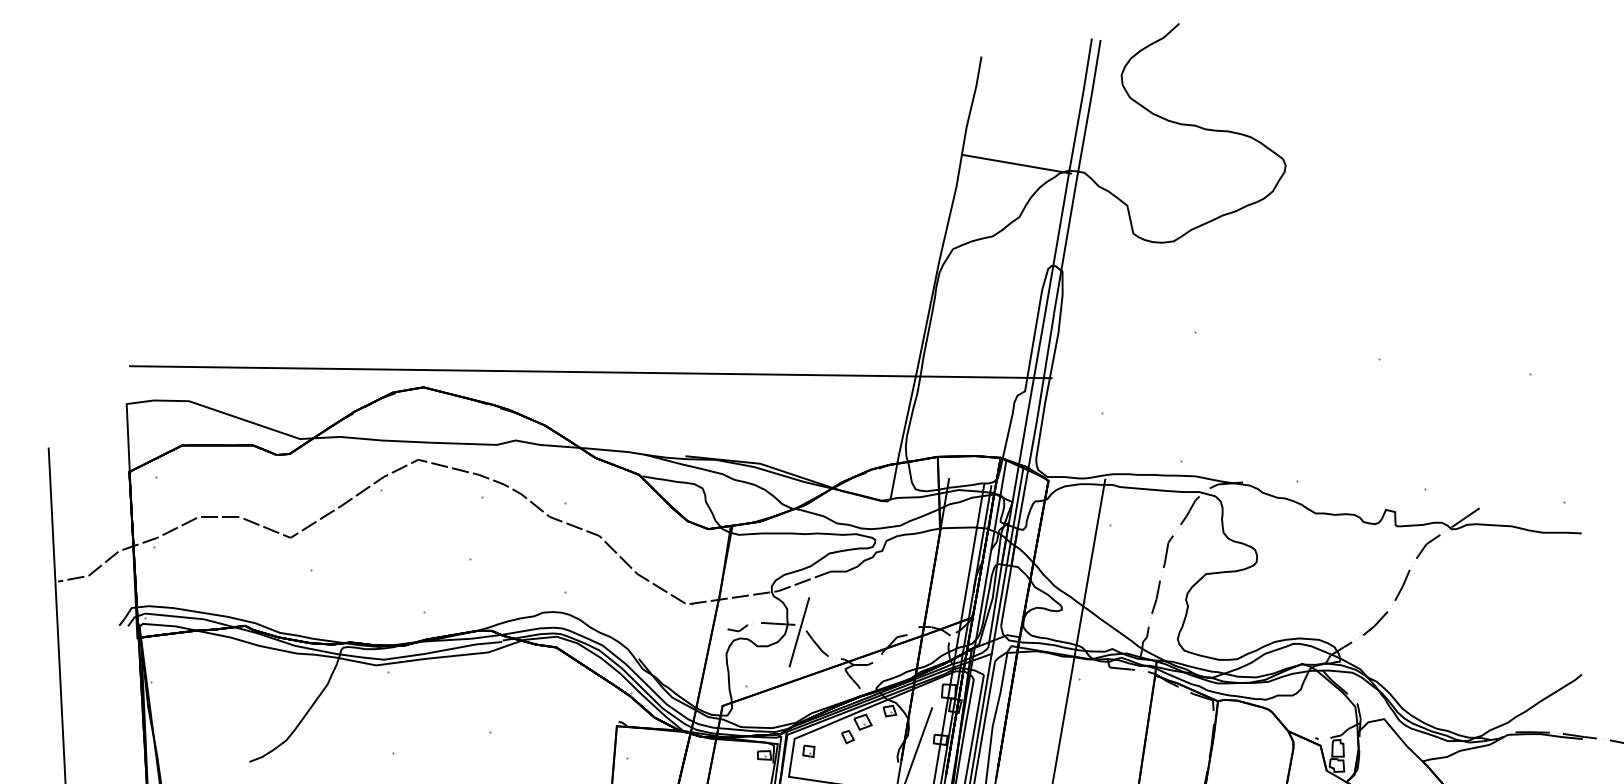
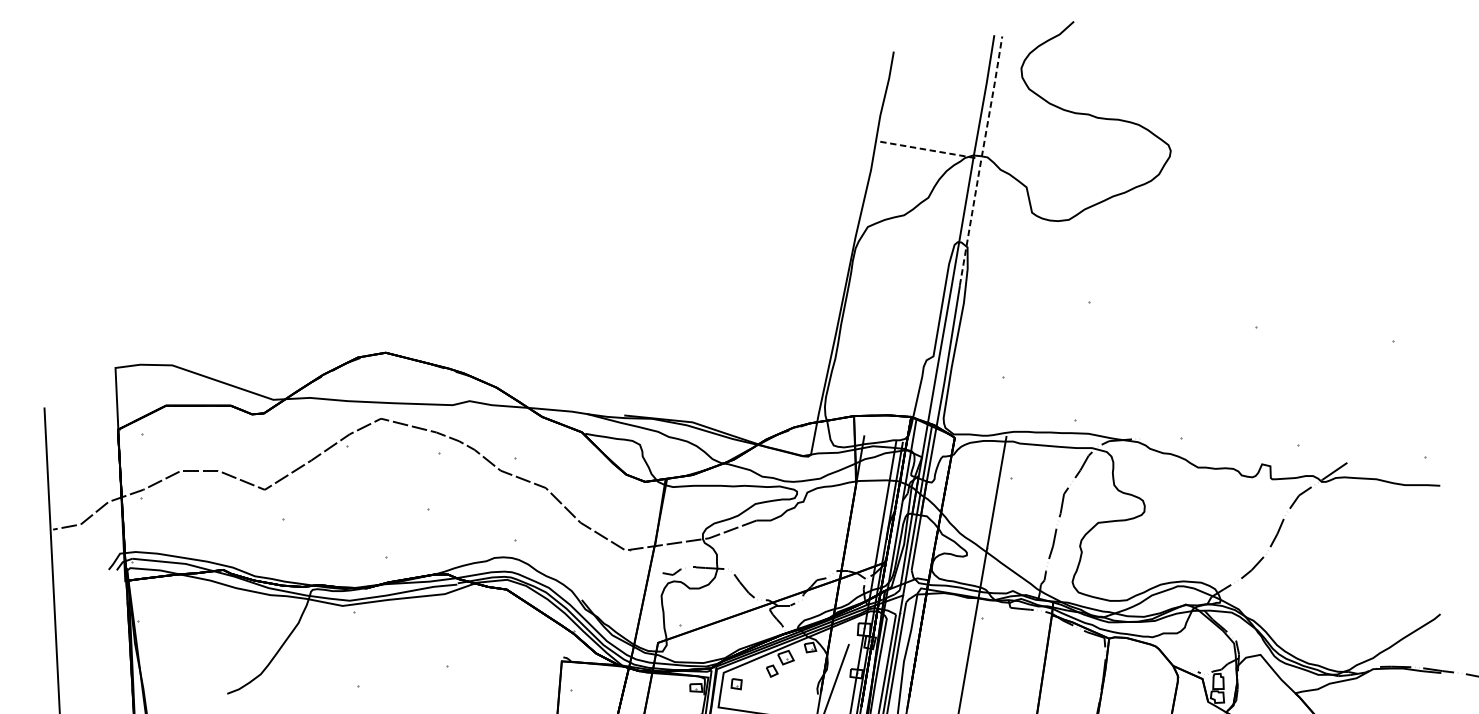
line: (1016, 164) -> (925, 149), solid -> dashed
line: (1077, 176) -> (981, 160), solid -> dashed
line: (590, 372) -> (537, 339), removed
line: (799, 632) -> (728, 575), removed

